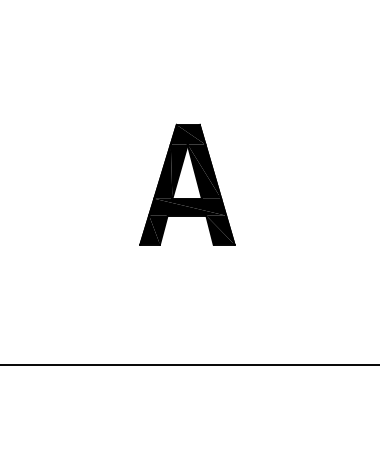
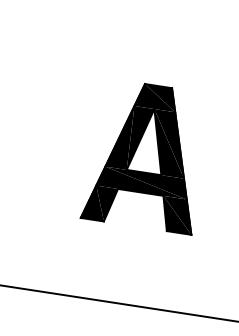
part: (187, 184) -> (146, 156), size x1.43

